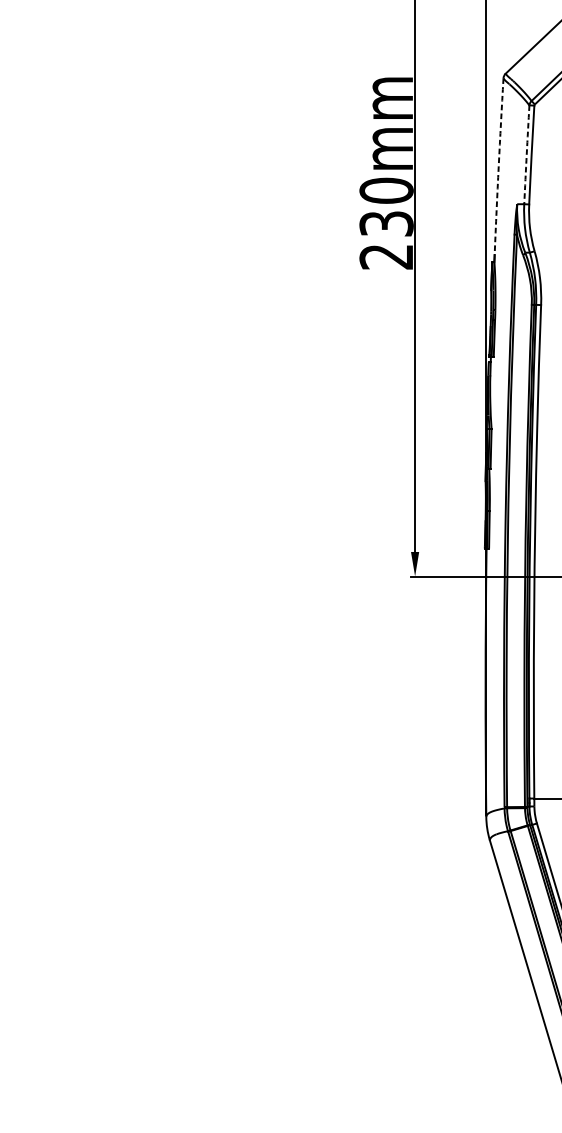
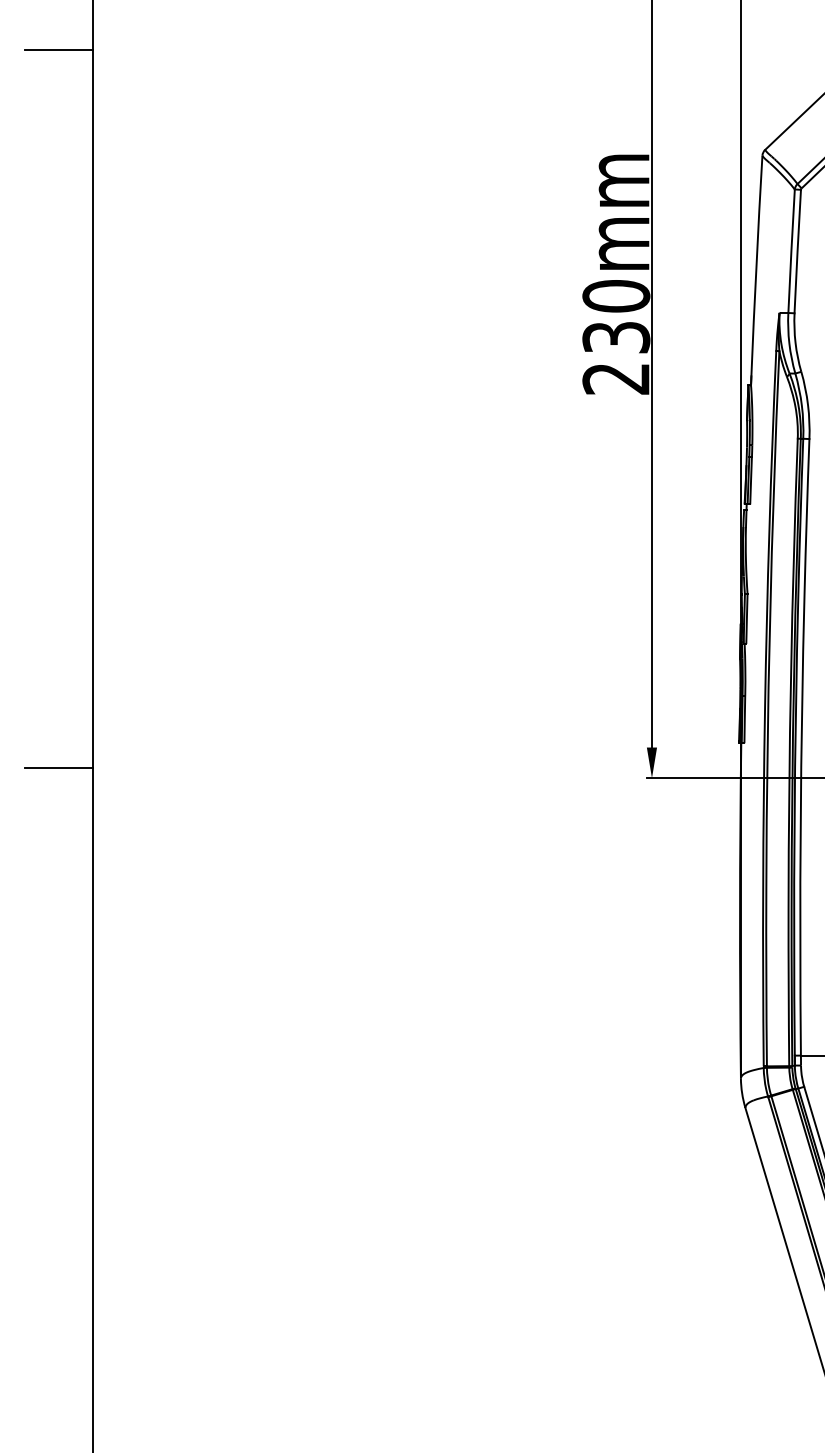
arc: (526, 155) -> (791, 251), dashed -> solid
arc: (498, 167) -> (756, 266), dashed -> solid

